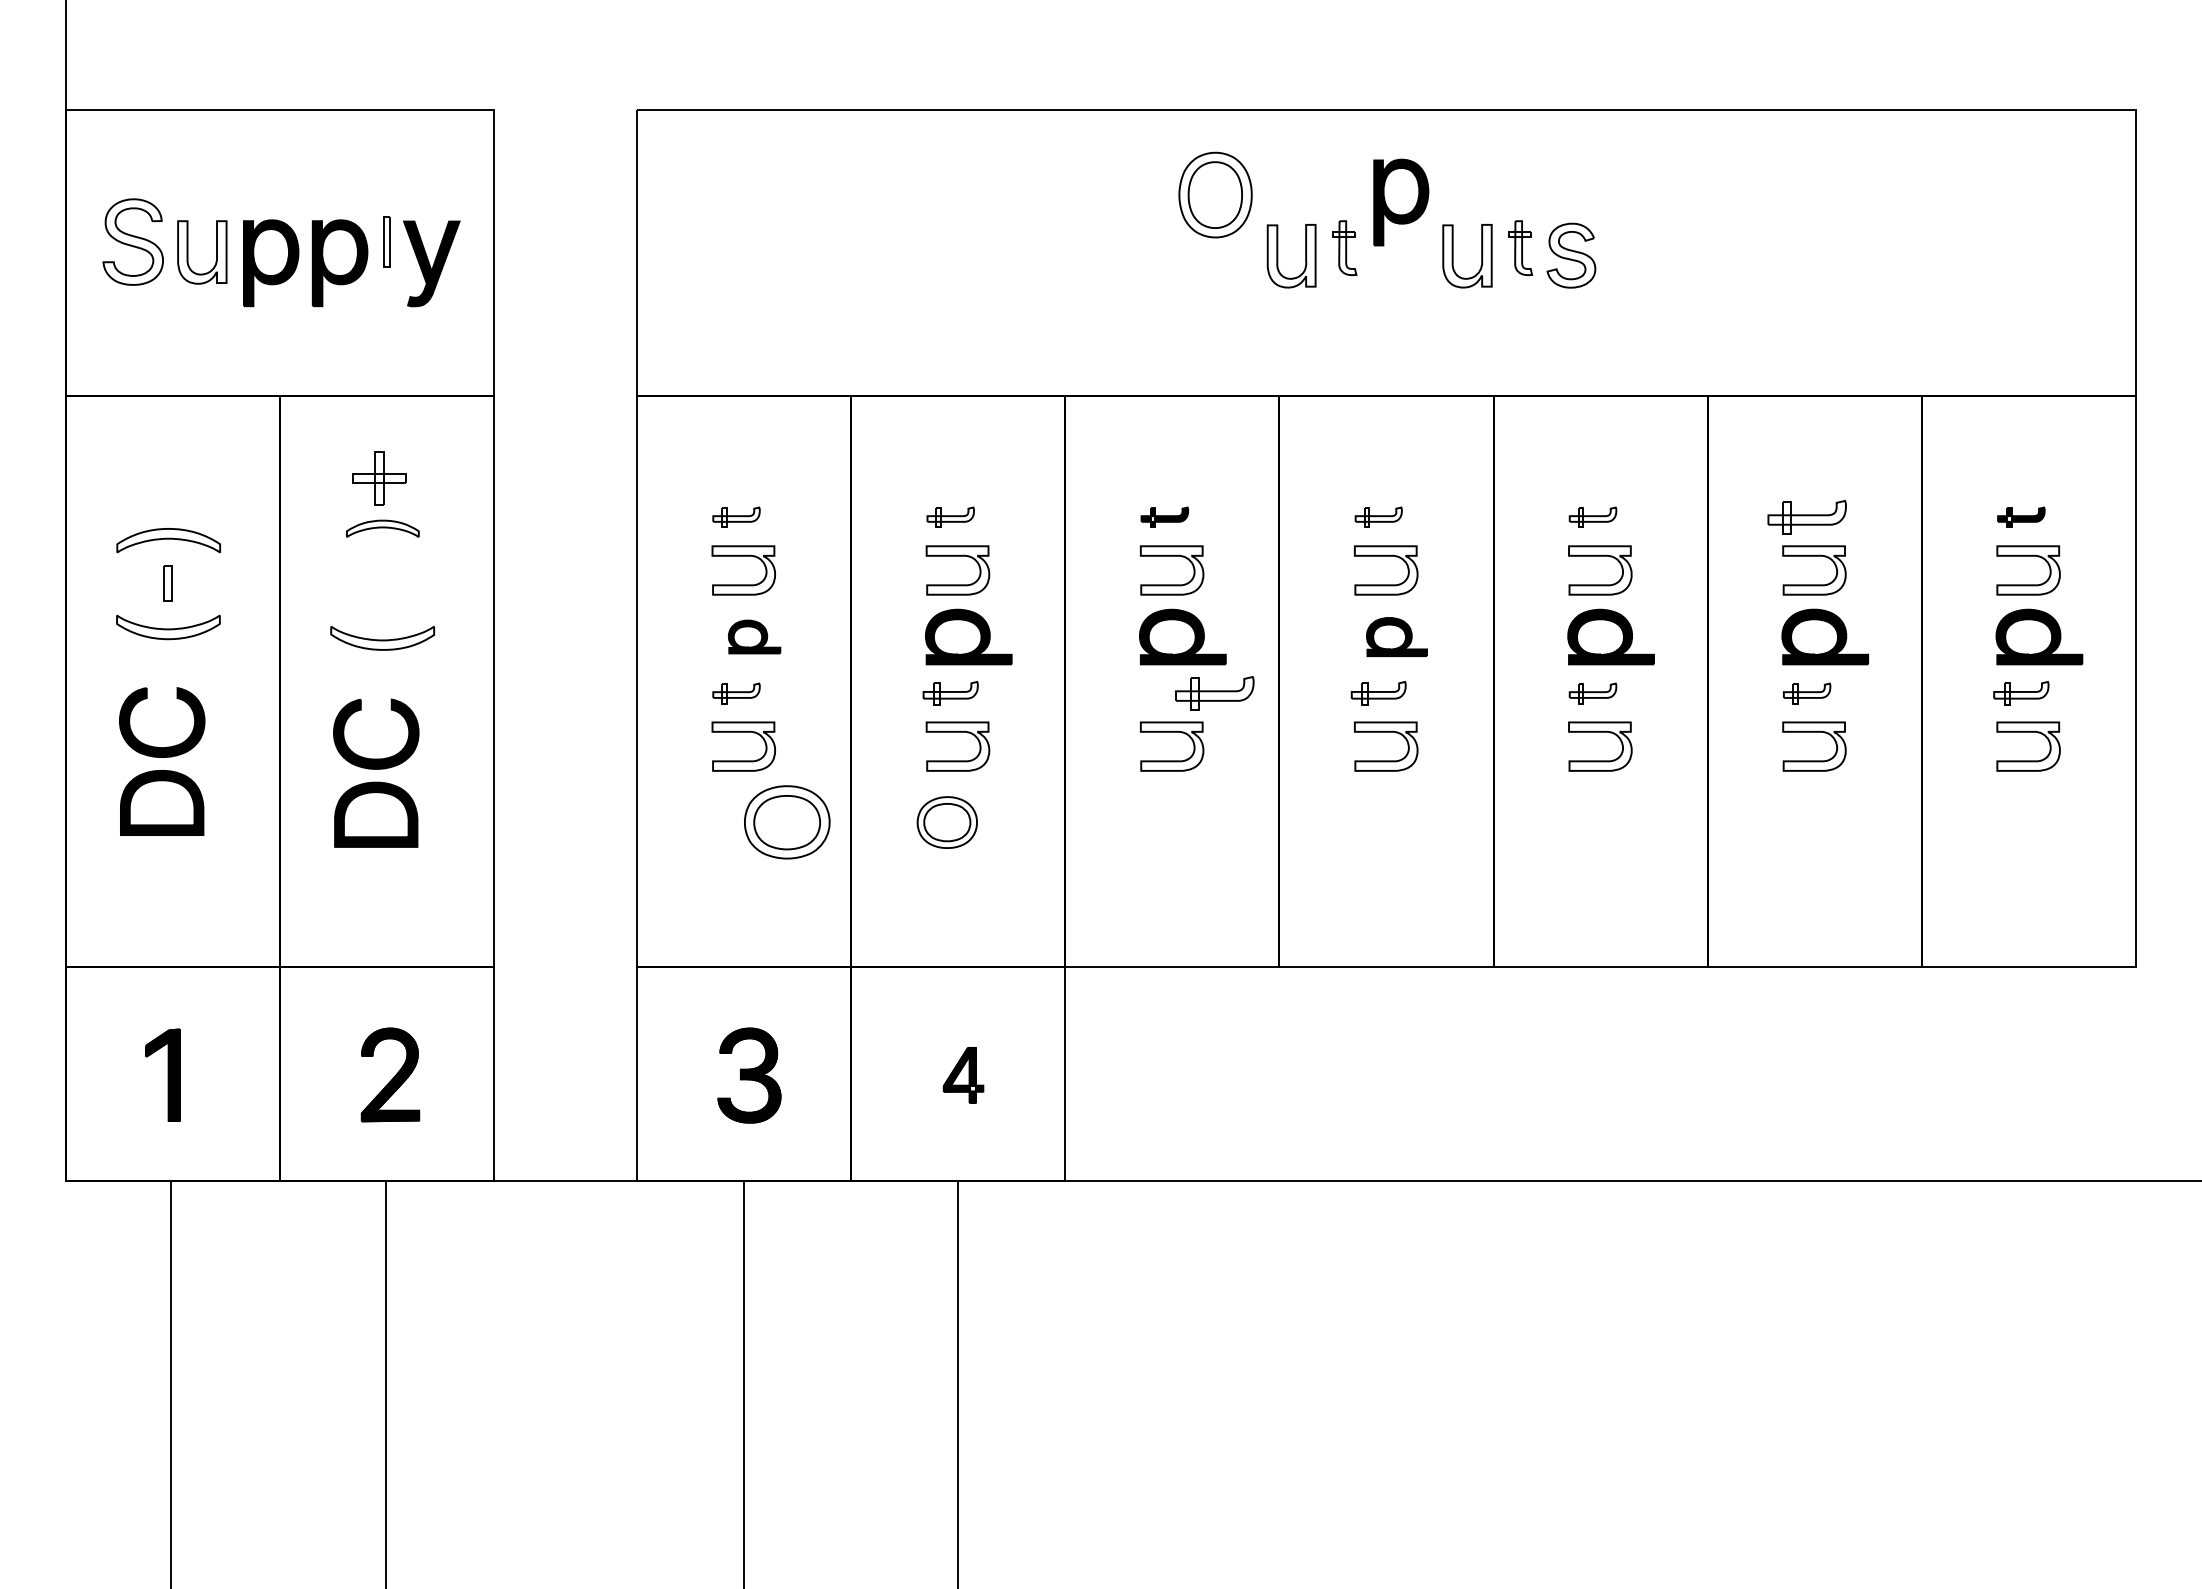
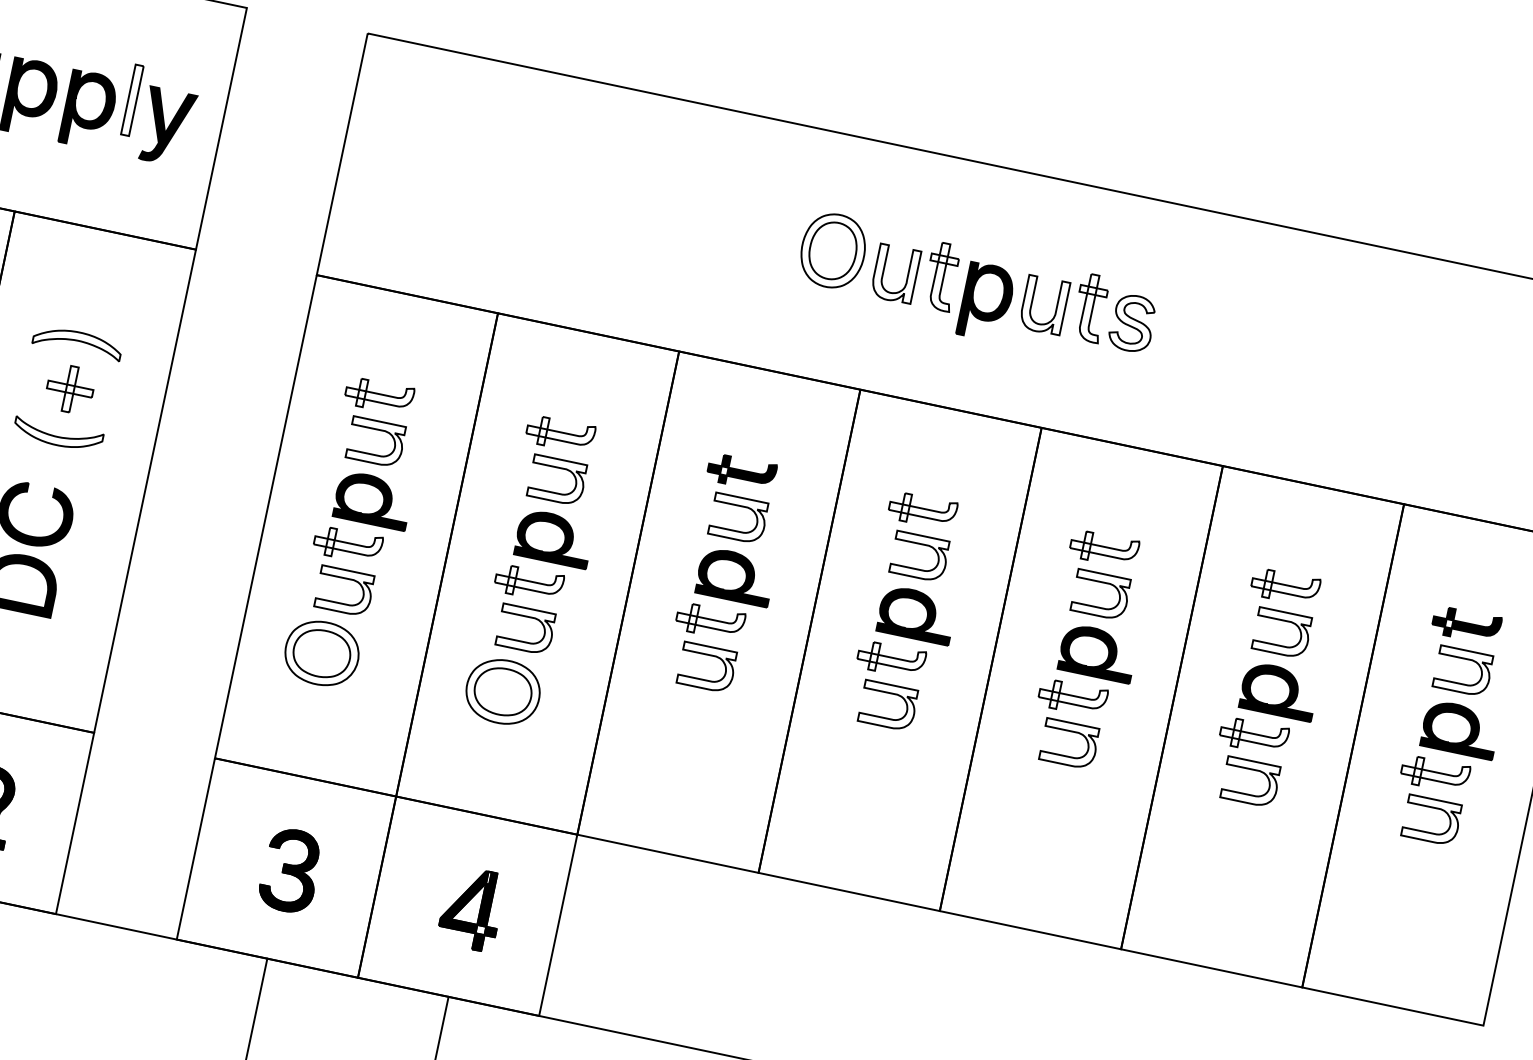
part: (1215, 194) -> (833, 250), moved
part: (1401, 202) -> (986, 302), moved
part: (386, 241) -> (132, 100), size x1.67
part: (1344, 247) -> (941, 275), size x1.43
part: (1520, 247) -> (1090, 307), size x1.43
part: (379, 478) -> (70, 389), moved
part: (736, 517) -> (379, 396), size x1.67
part: (950, 517) -> (560, 434), size x1.67
part: (1164, 517) -> (741, 472), size x1.67
part: (1378, 517) -> (922, 510), size x1.67
part: (1592, 517) -> (1103, 548), size x1.67
part: (2021, 517) -> (1466, 625), size x1.67
part: (382, 528) -> (77, 342), size x1.43
part: (754, 636) -> (373, 499), size x1.67
part: (1396, 636) -> (916, 614), size x1.43
part: (736, 693) -> (347, 544), size x1.67
part: (950, 693) -> (528, 583), size x1.43
part: (1214, 693) -> (709, 621), moved
part: (1378, 693) -> (891, 659), size x1.43
part: (1592, 693) -> (1072, 697), size x1.67
part: (1806, 693) -> (1253, 735), size x1.67
part: (2021, 693) -> (1435, 774), size x1.43
part: (787, 822) -> (322, 653), moved
part: (947, 822) -> (503, 691), size x1.43
part: (963, 1075) -> (471, 908), size x1.67

